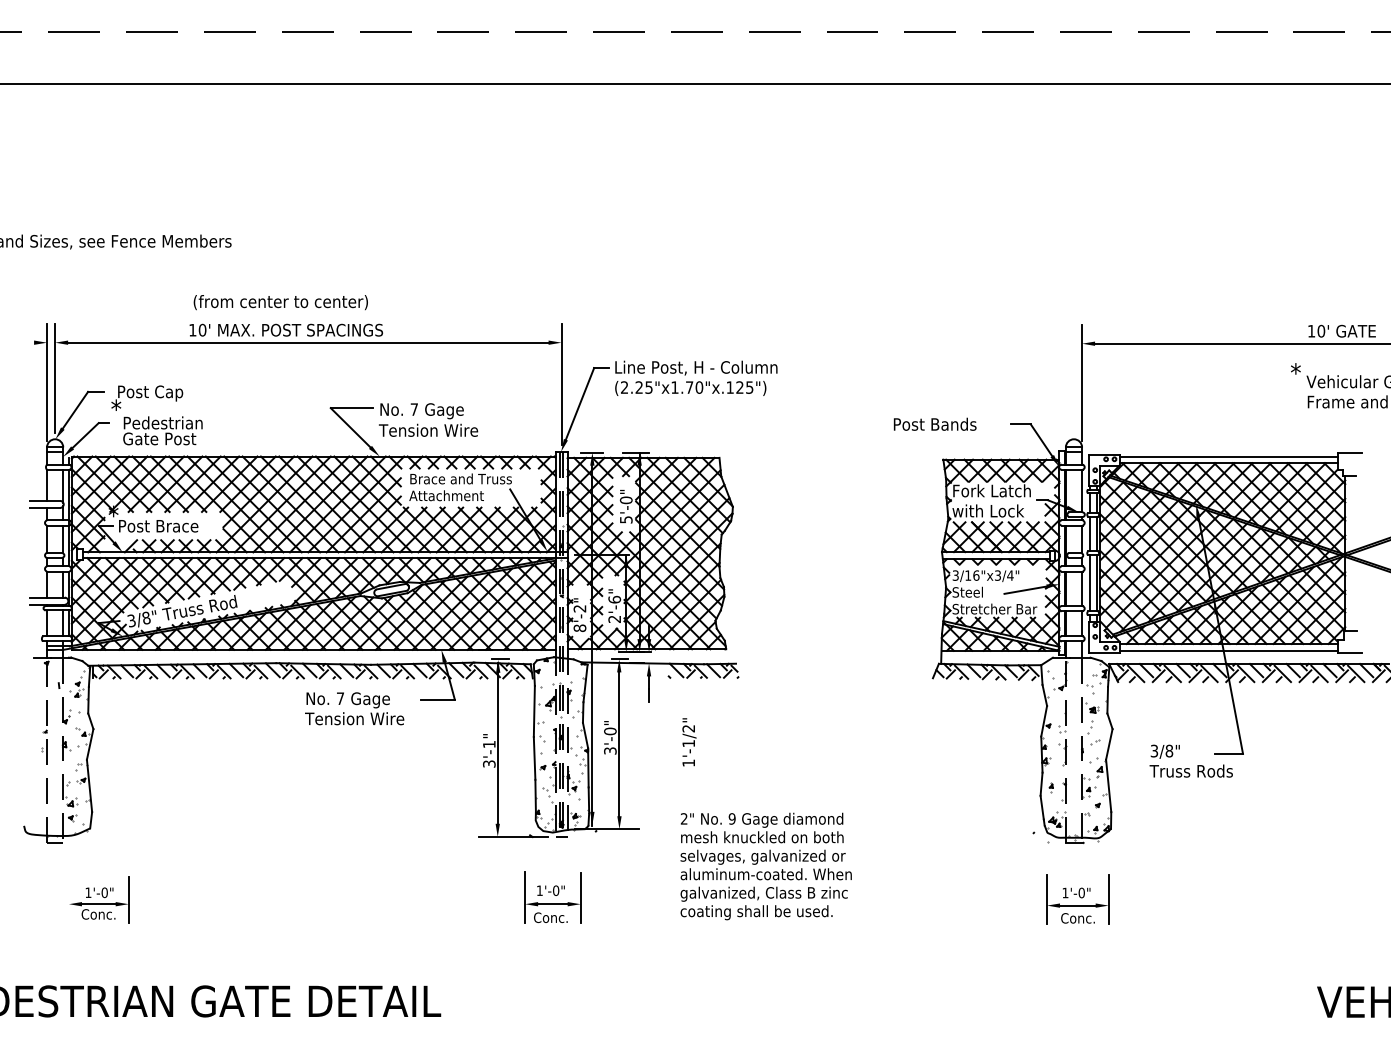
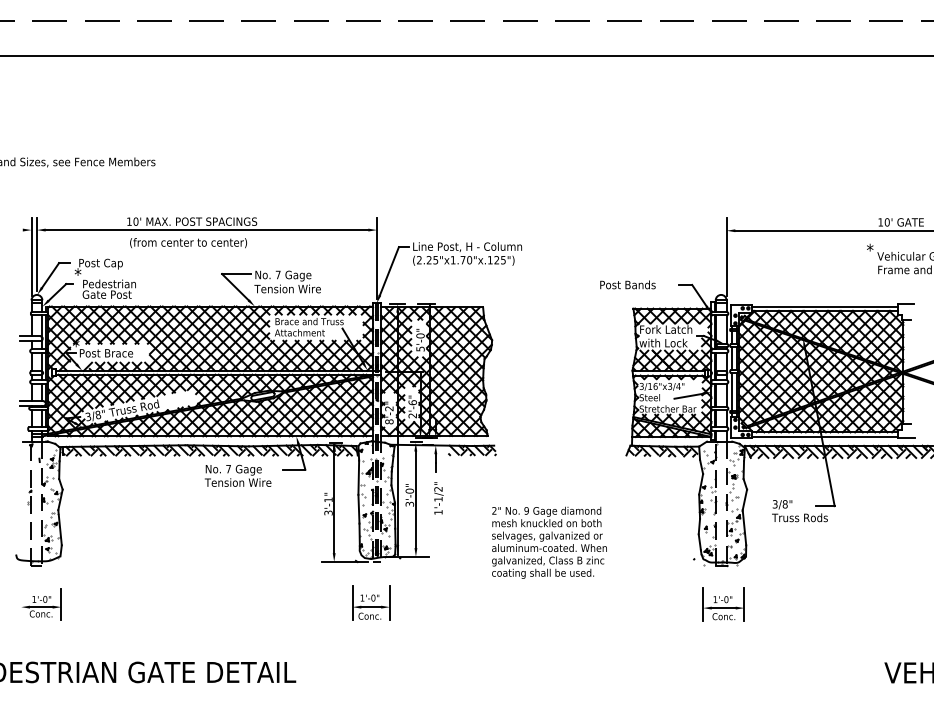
text: (280, 303) -> (188, 243), moved
text: (688, 742) -> (438, 498), moved
text: (766, 866) -> (549, 542), moved
part: (99, 900) -> (41, 604), moved

